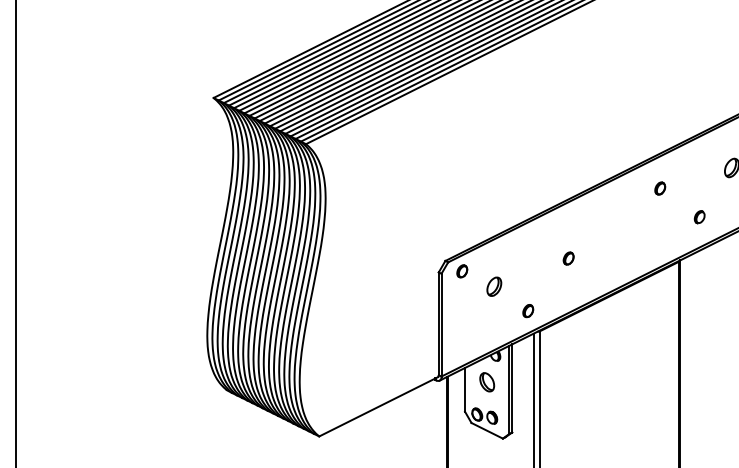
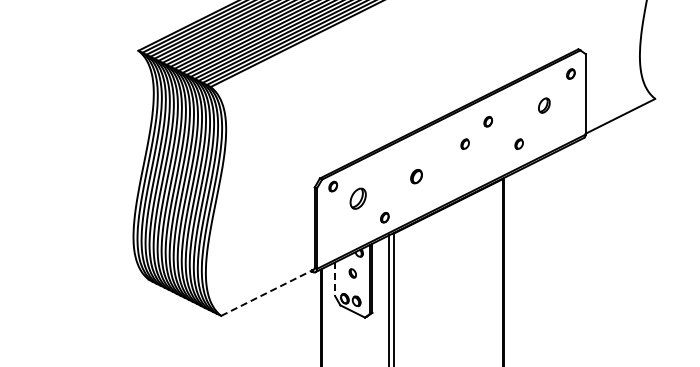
part: (629, 216) -> (464, 143), added
part: (568, 258) -> (416, 176), size x1.4
part: (494, 286) -> (358, 198), size x1.4
part: (486, 382) -> (352, 273), size x0.6
line: (465, 389) -> (335, 279), solid -> dashed
line: (378, 406) -> (267, 292), solid -> dashed

